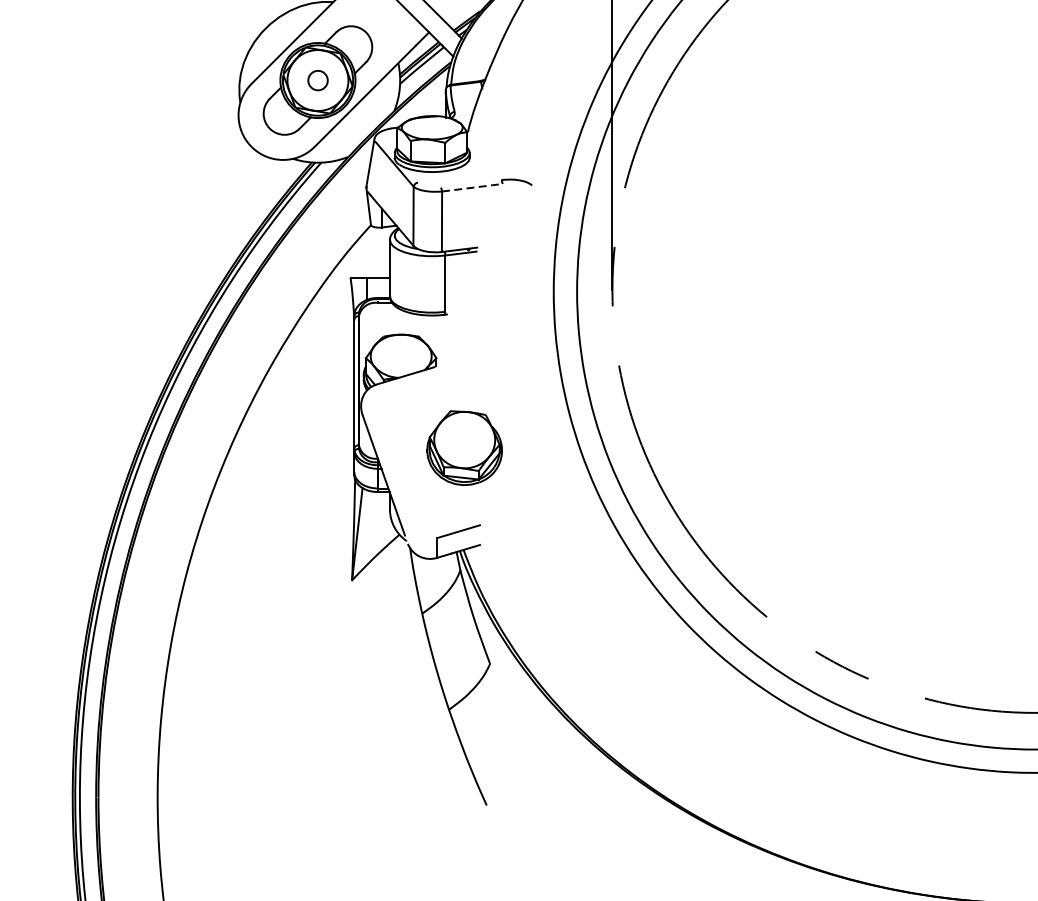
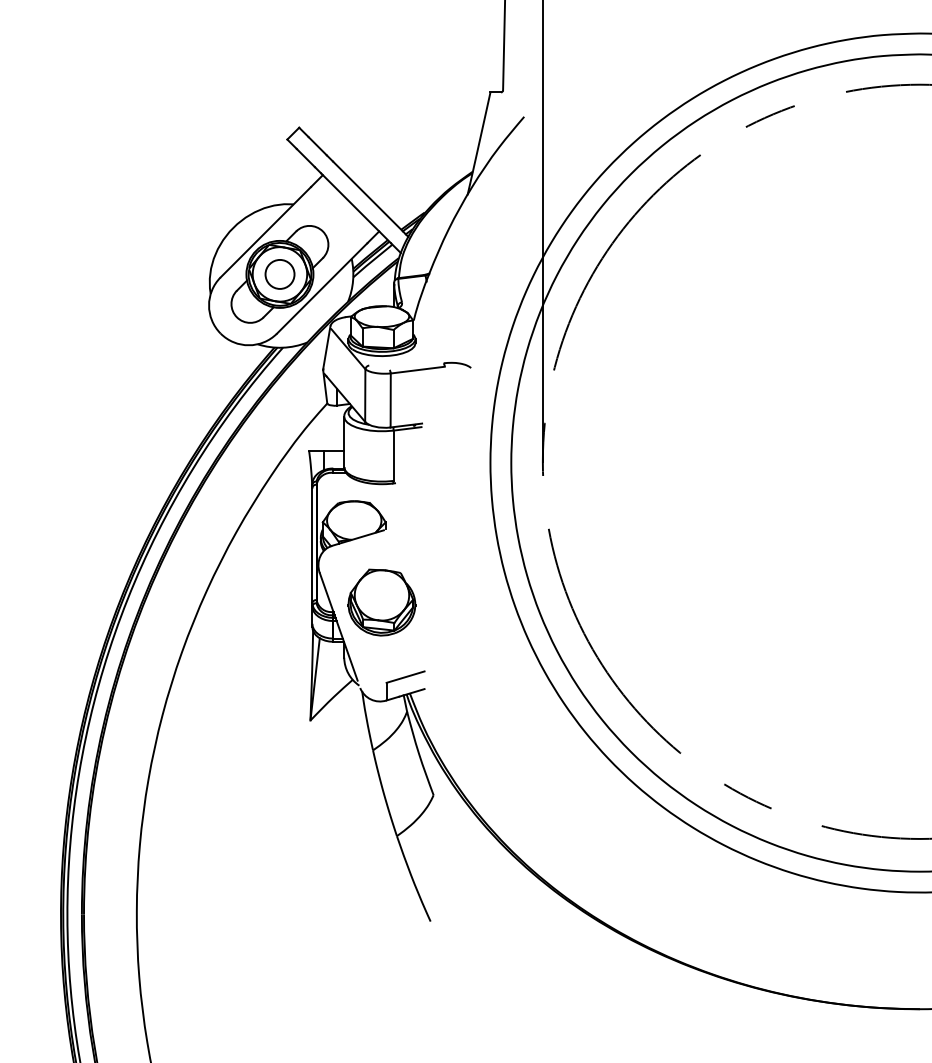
circle: (317, 79) -> (279, 273), size x1.67
line: (473, 188) -> (418, 370), dashed -> solid
part: (464, 448) -> (381, 602), moved

